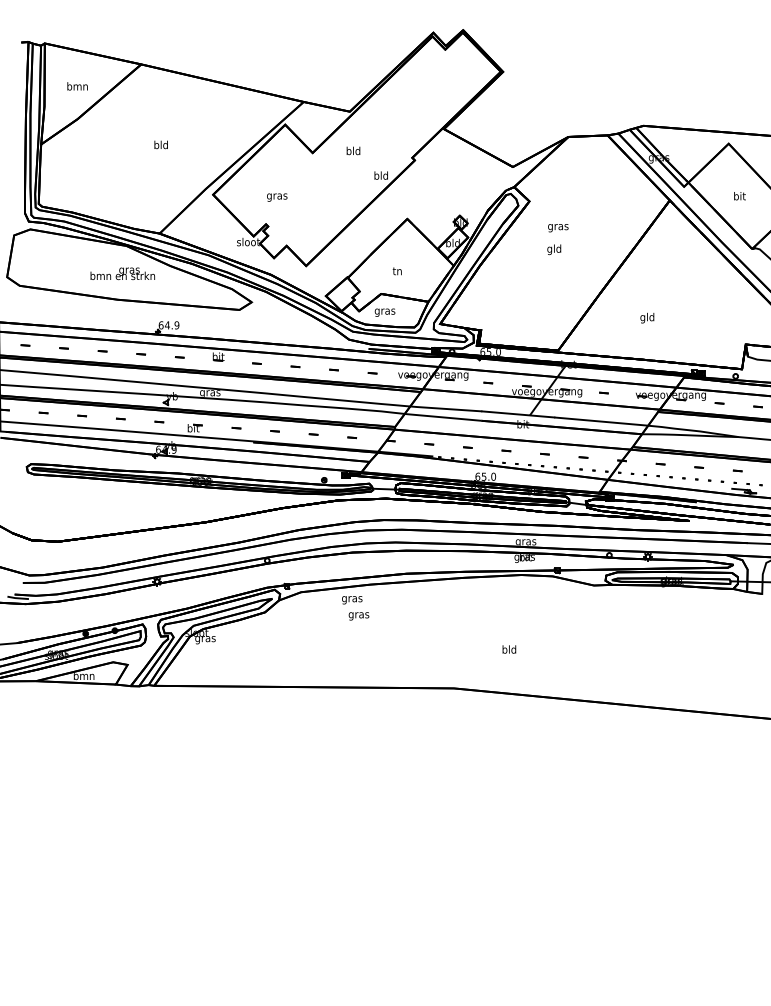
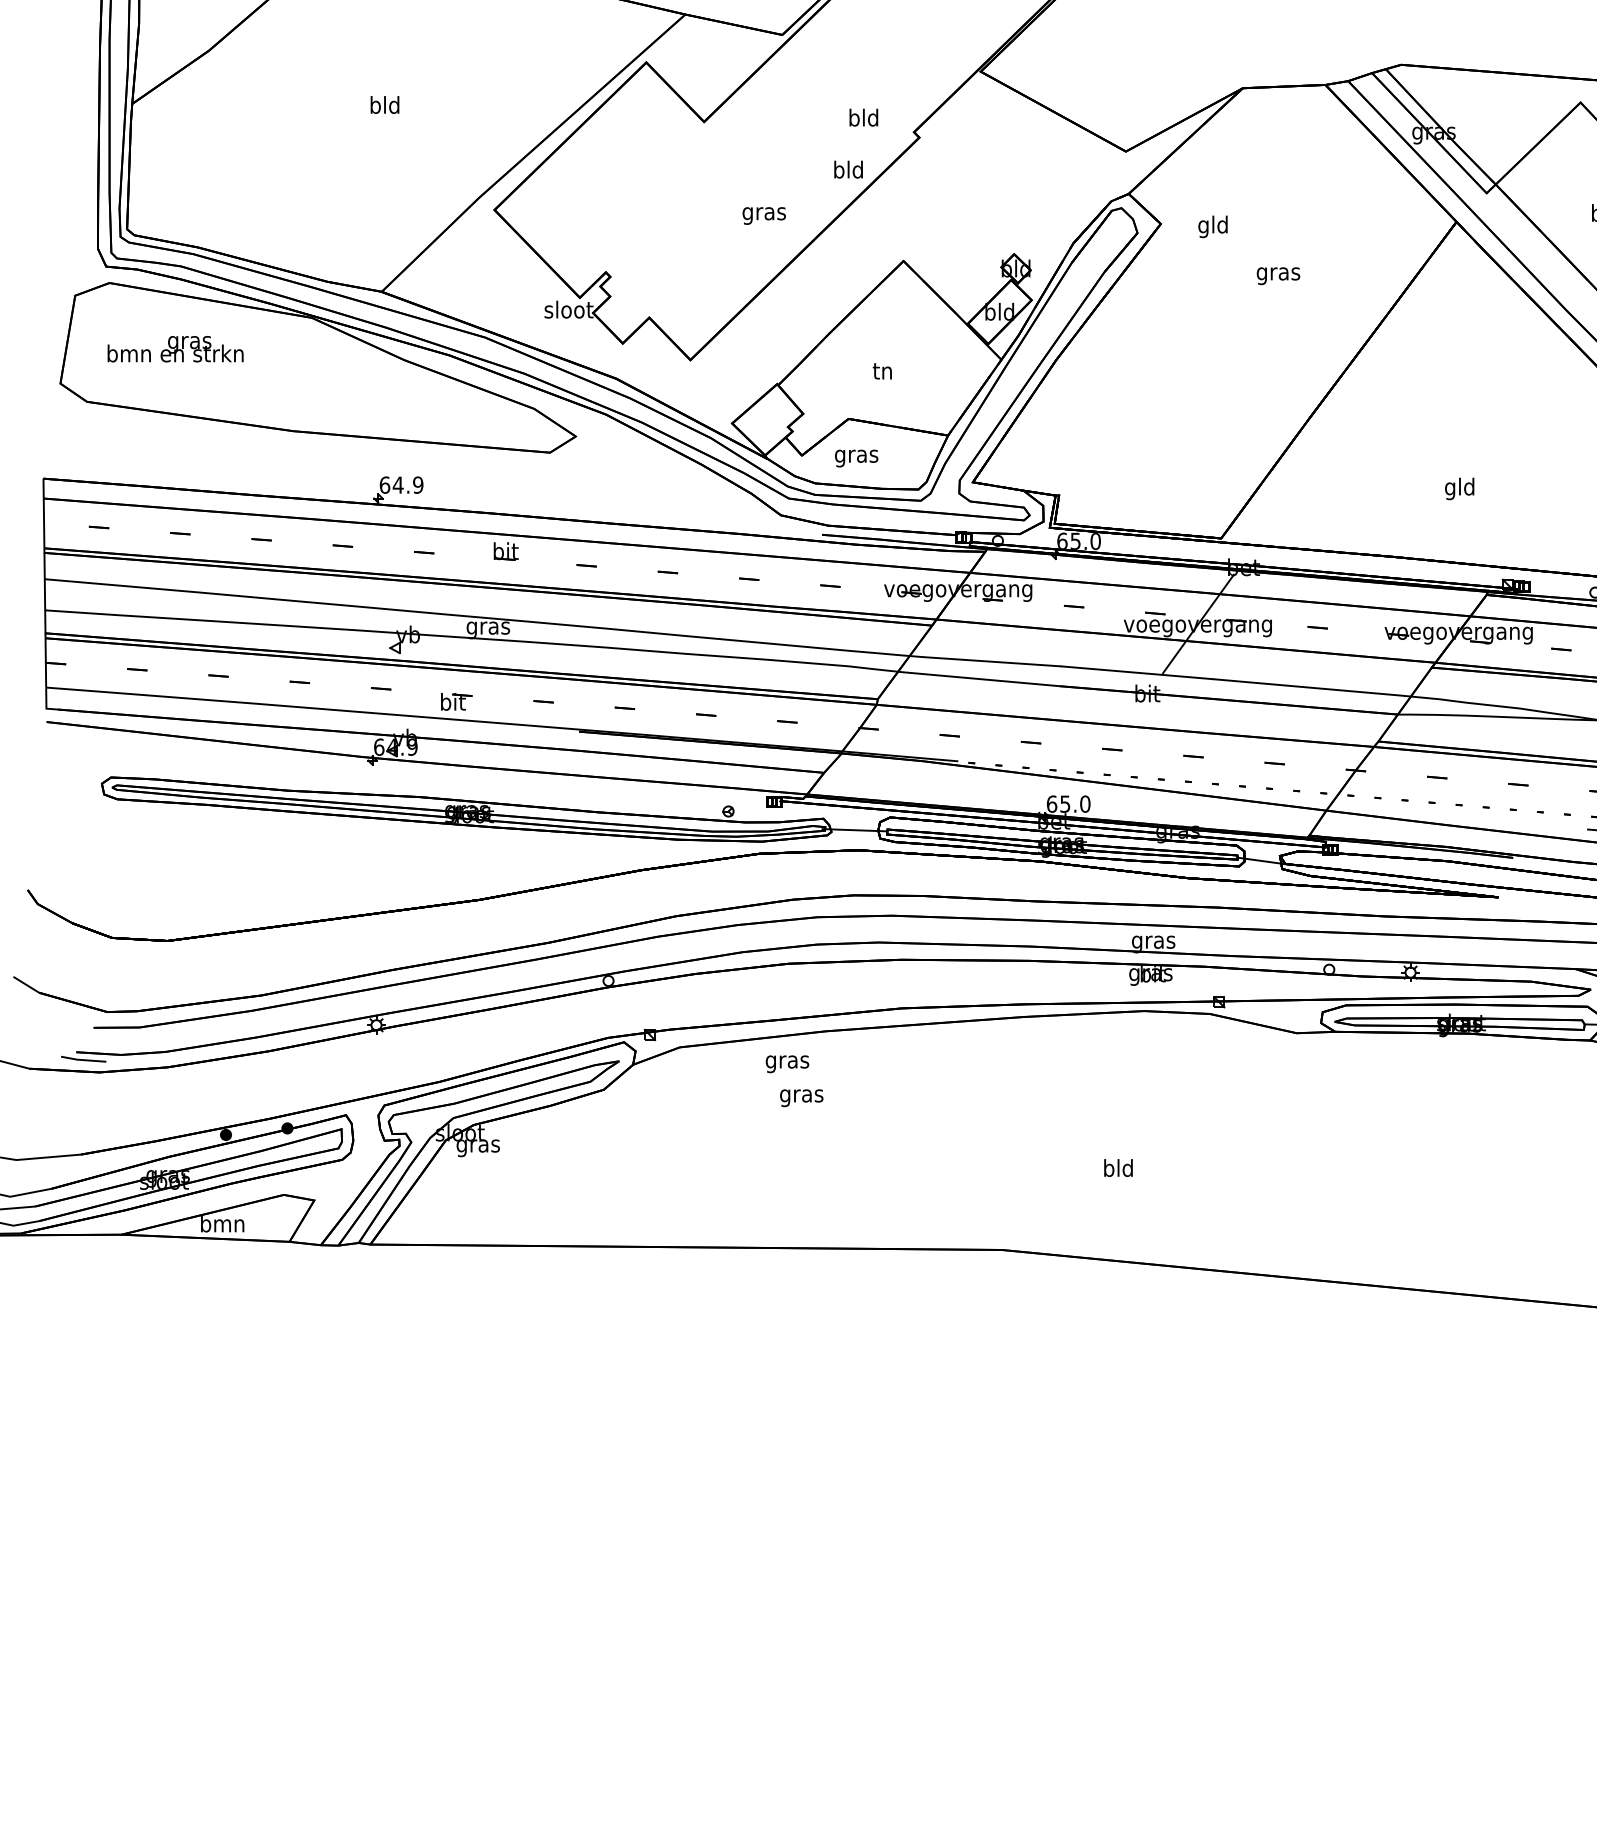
text: (353, 150) -> (863, 116), moved
text: (277, 197) -> (764, 215), moved
text: (558, 228) -> (1278, 276), moved
text: (554, 249) -> (1213, 226), moved
text: (122, 273) -> (174, 348), moved
text: (647, 317) -> (1460, 487), moved

